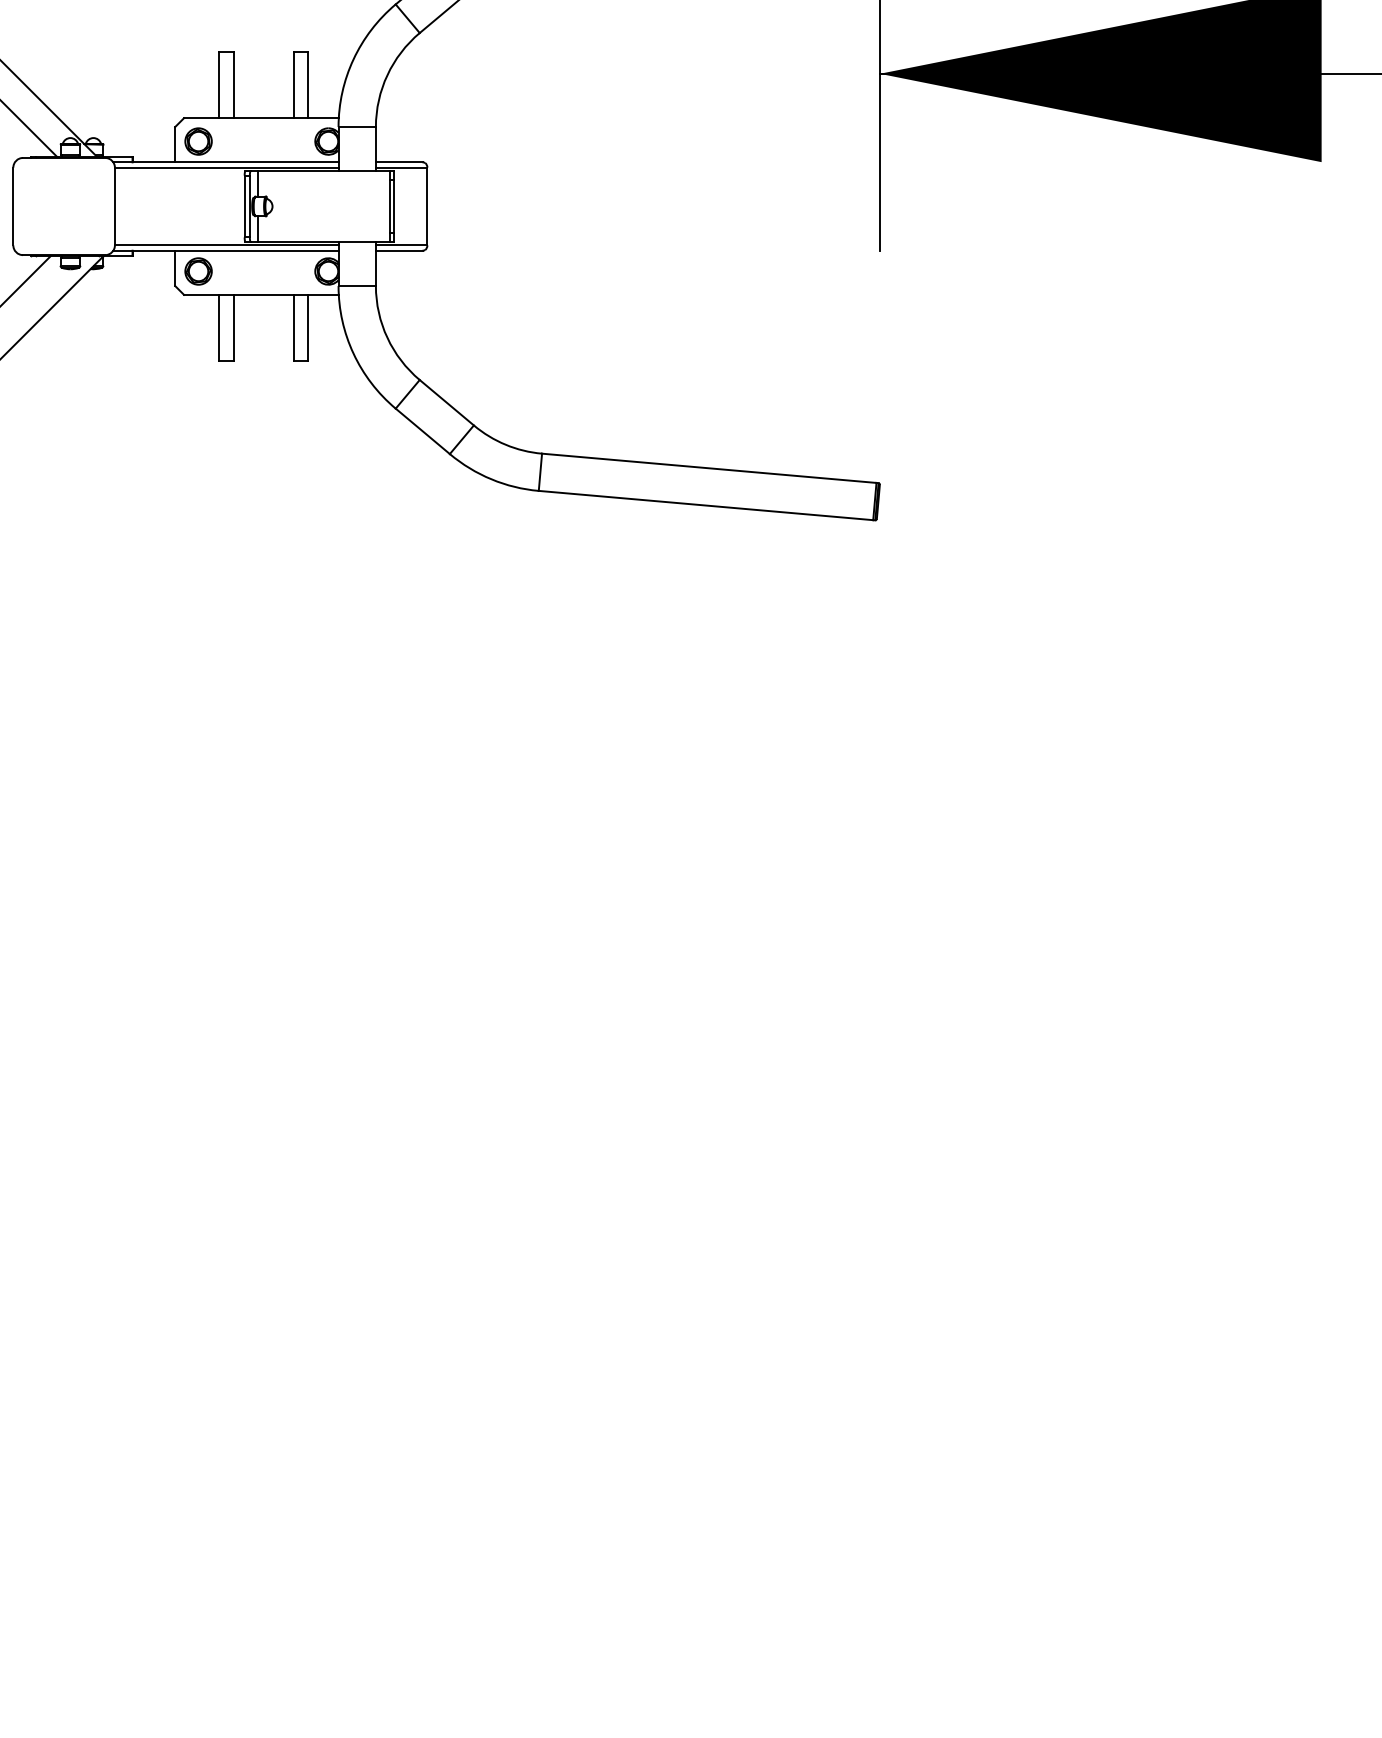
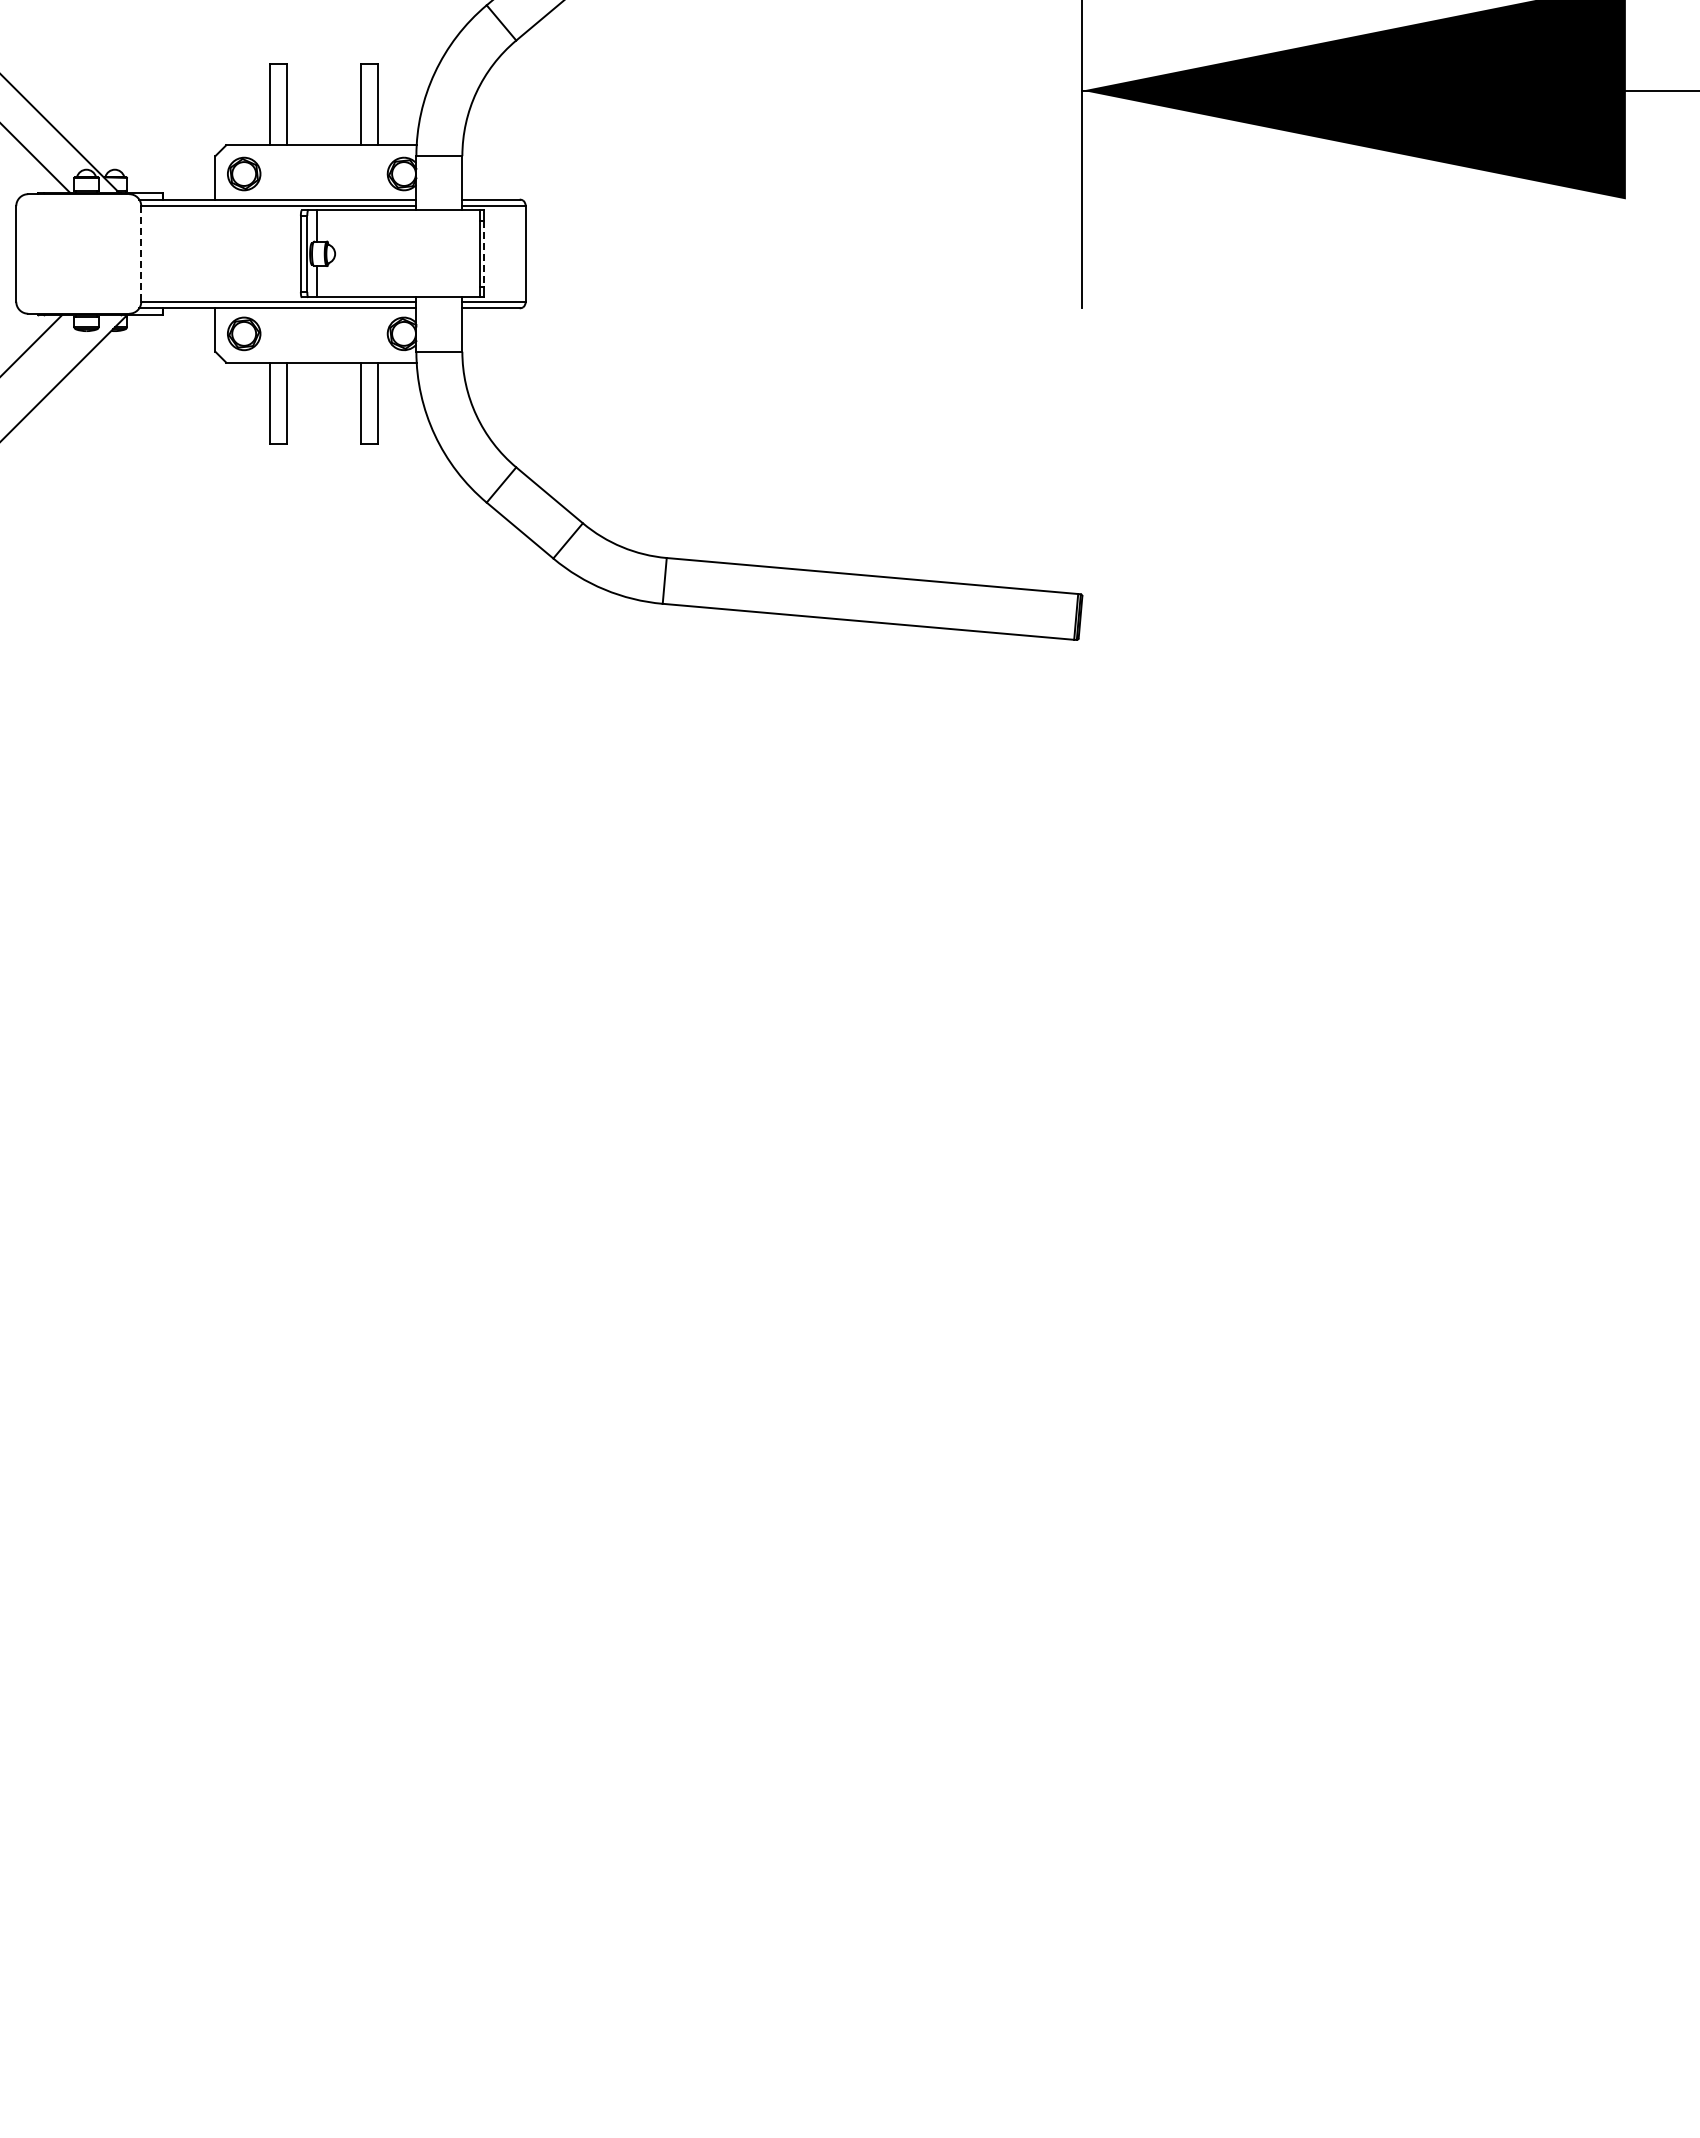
line: (115, 206) -> (141, 253), solid -> dashed
line: (393, 206) -> (484, 253), solid -> dashed

